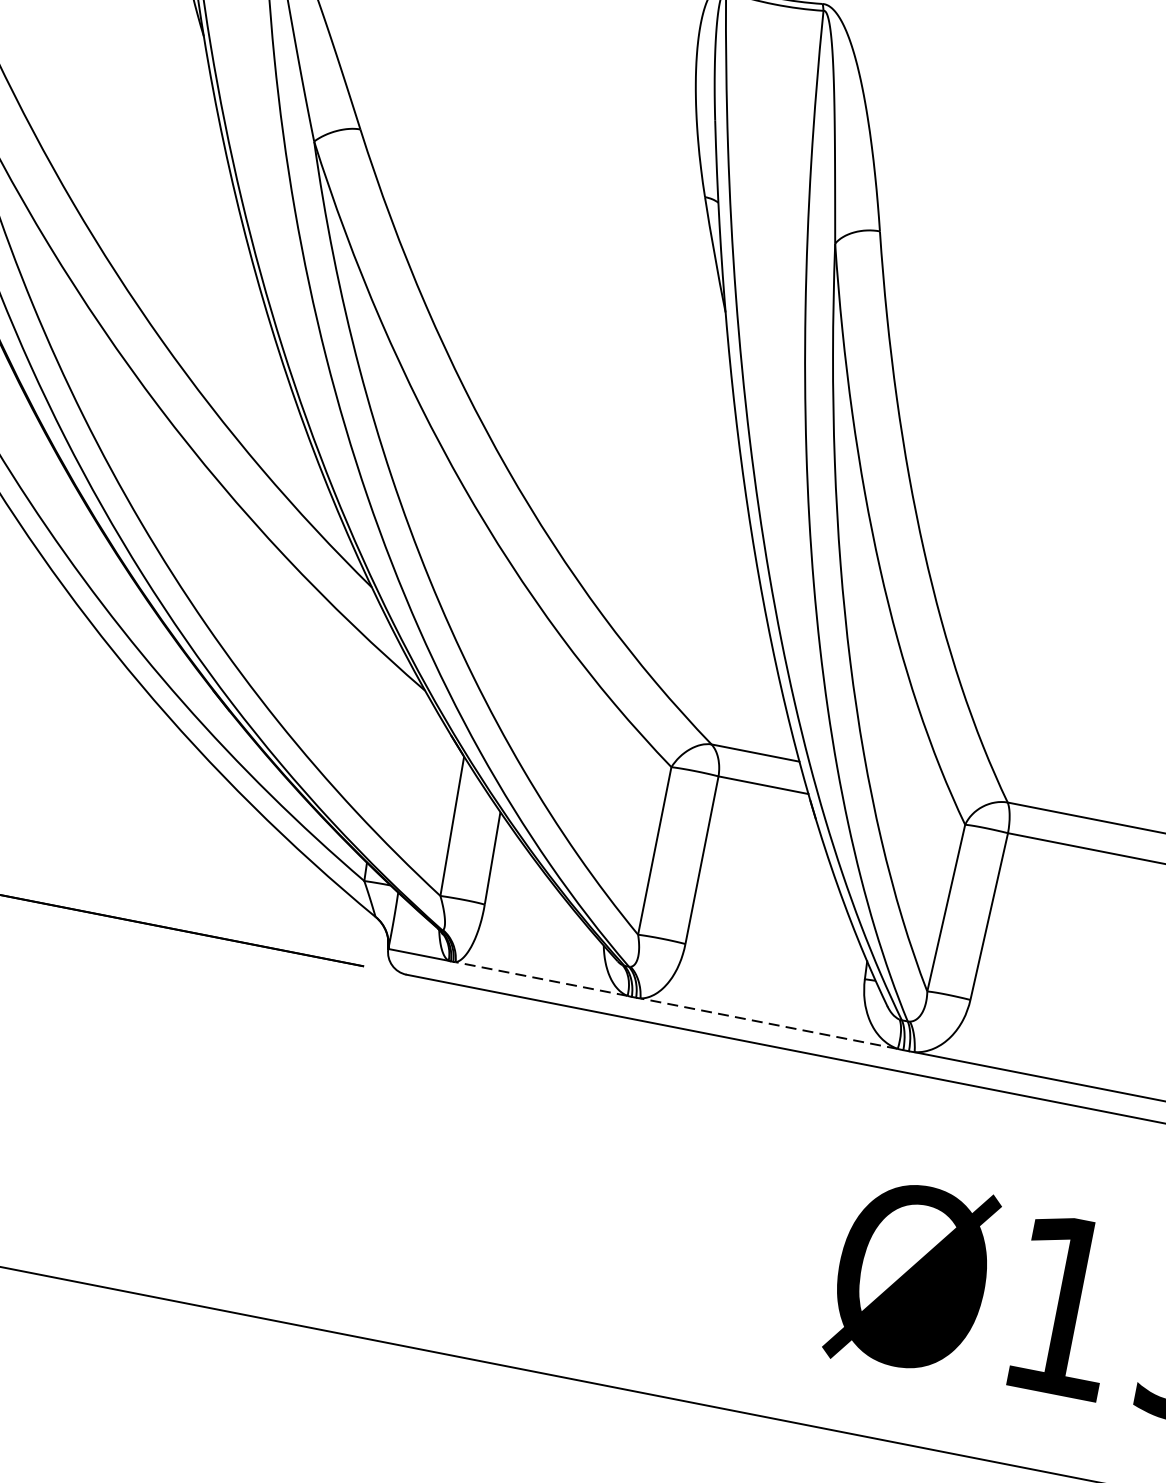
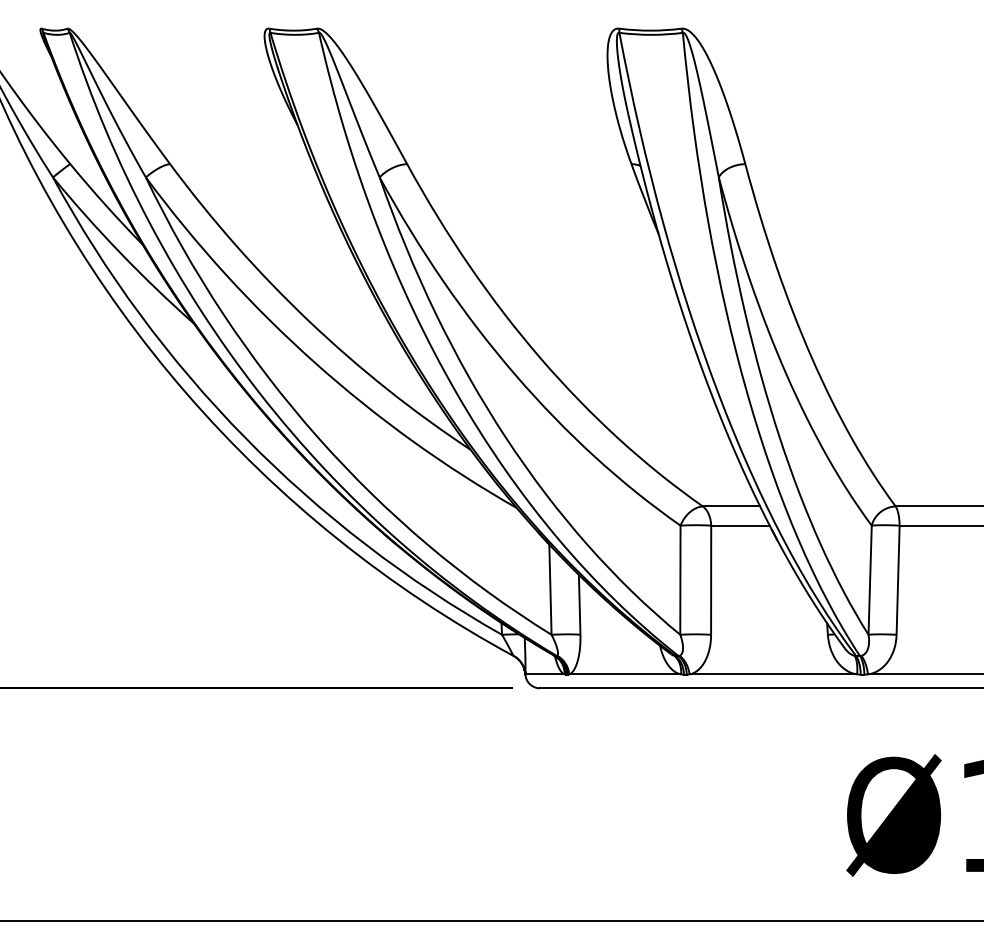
line: (542, 979) -> (625, 674), dashed -> solid
line: (769, 1023) -> (773, 674), dashed -> solid

